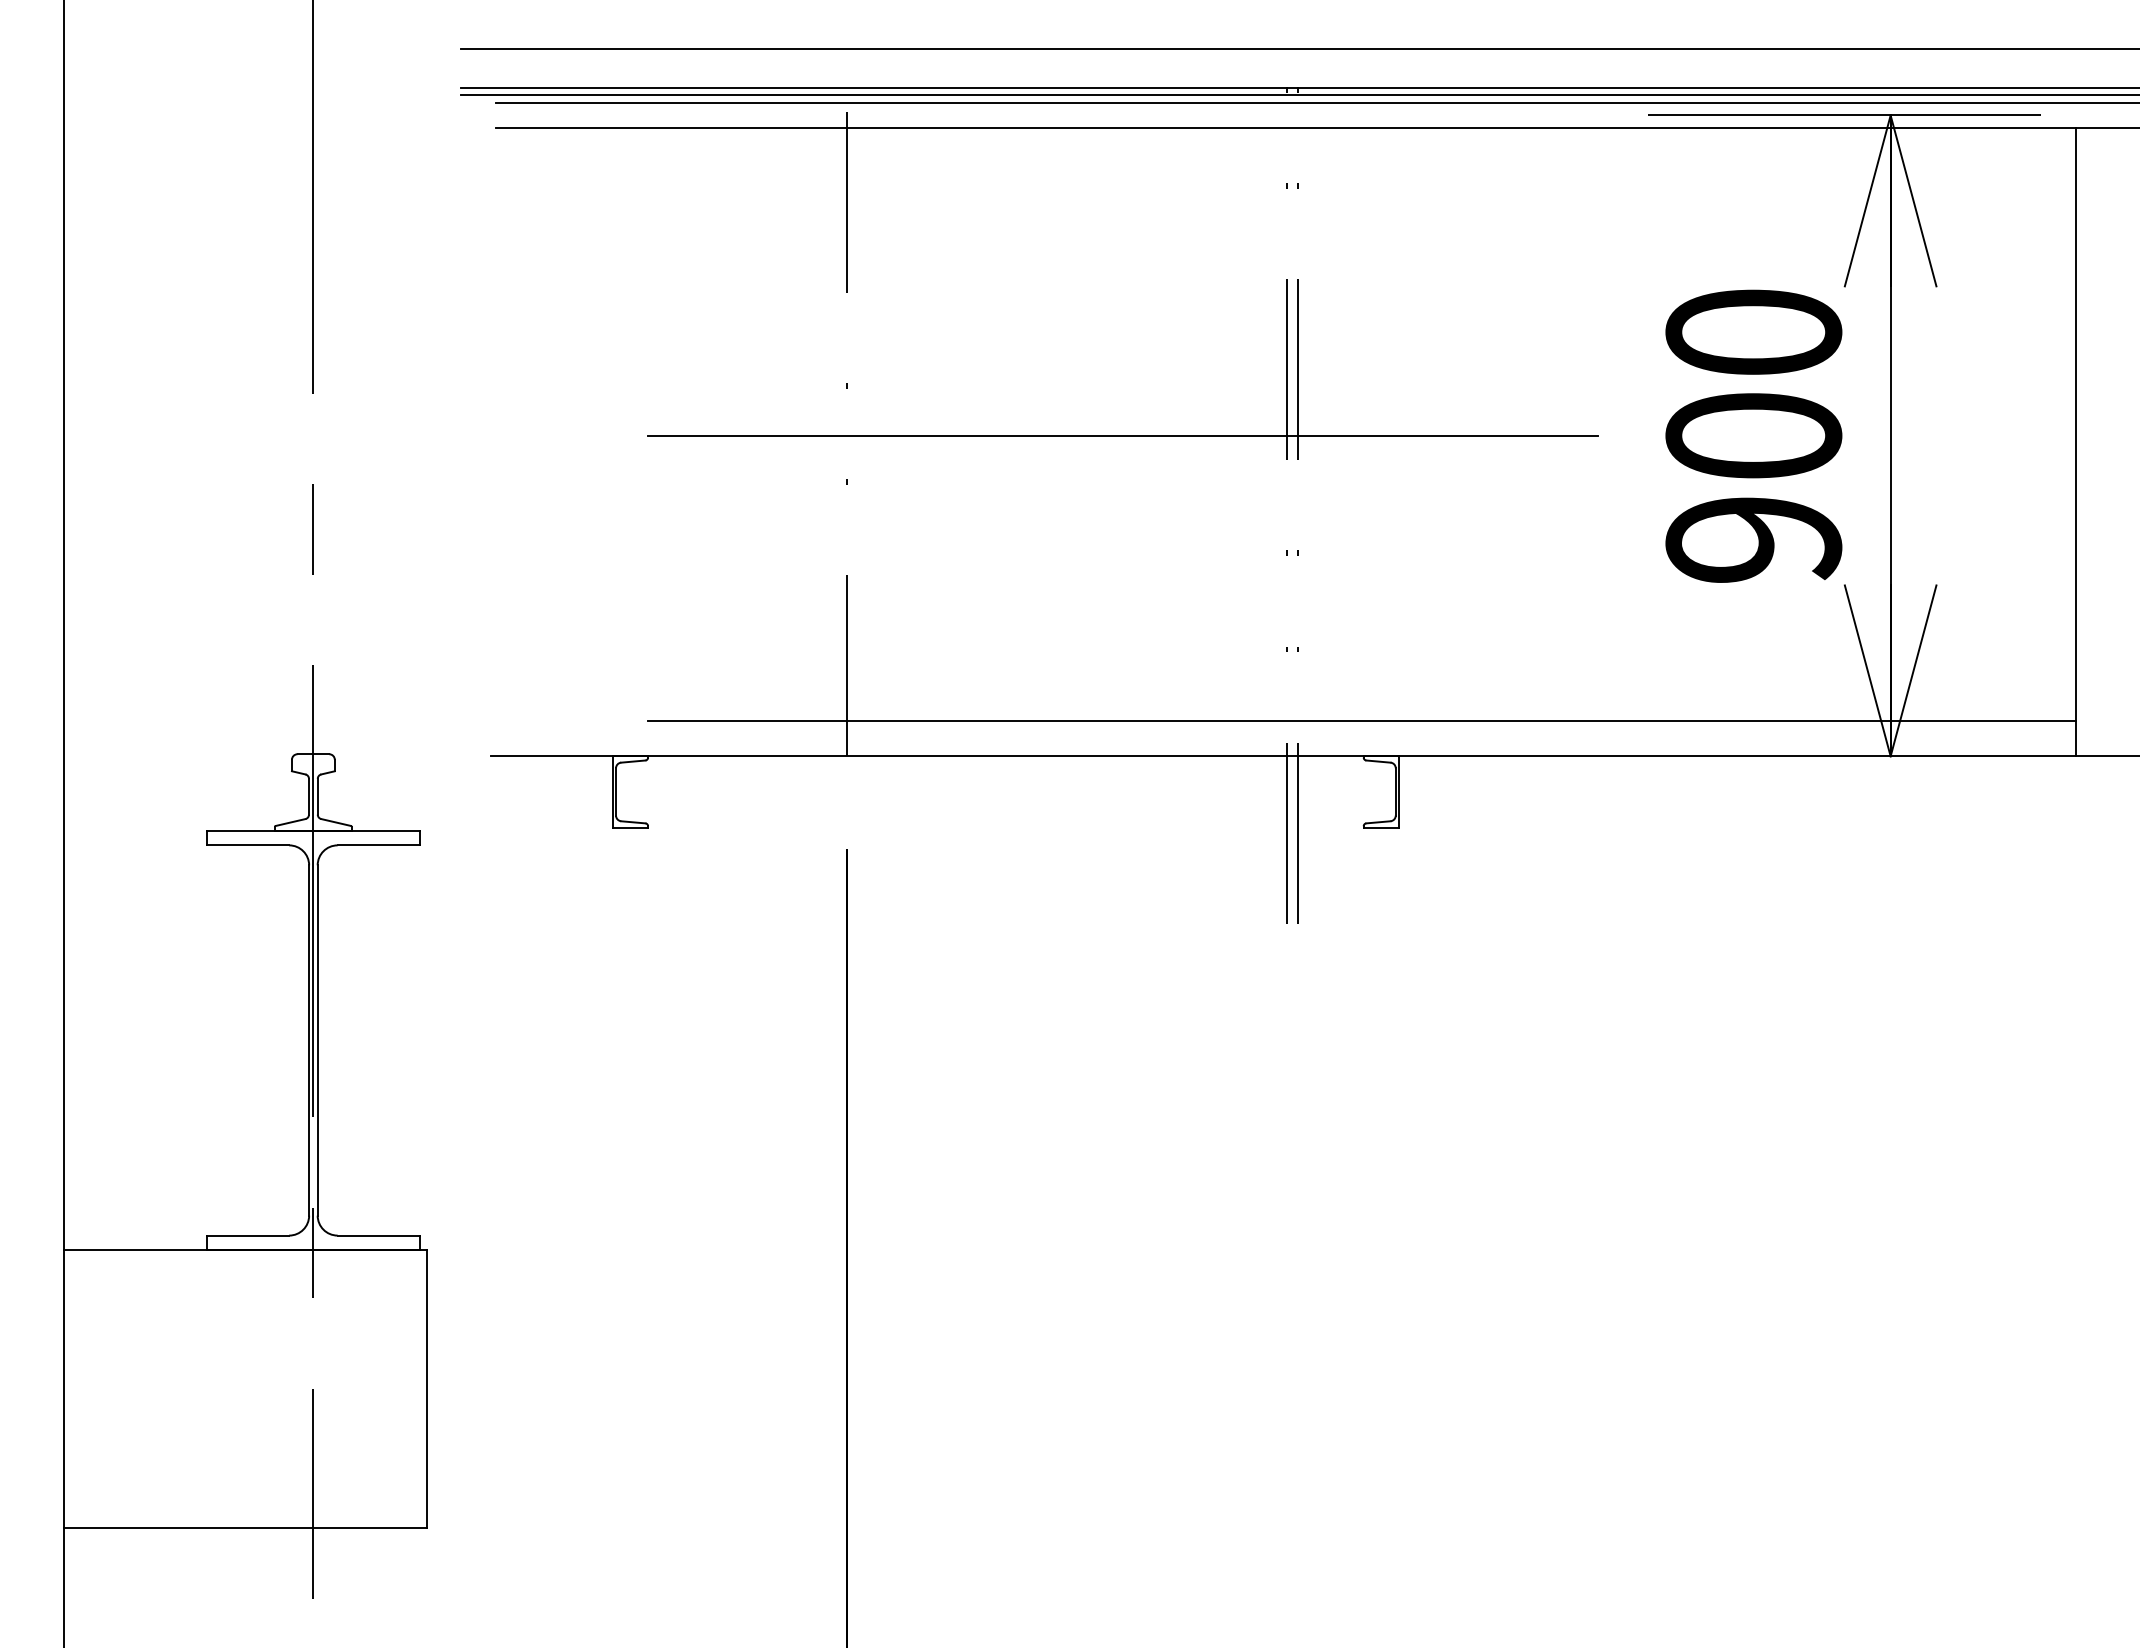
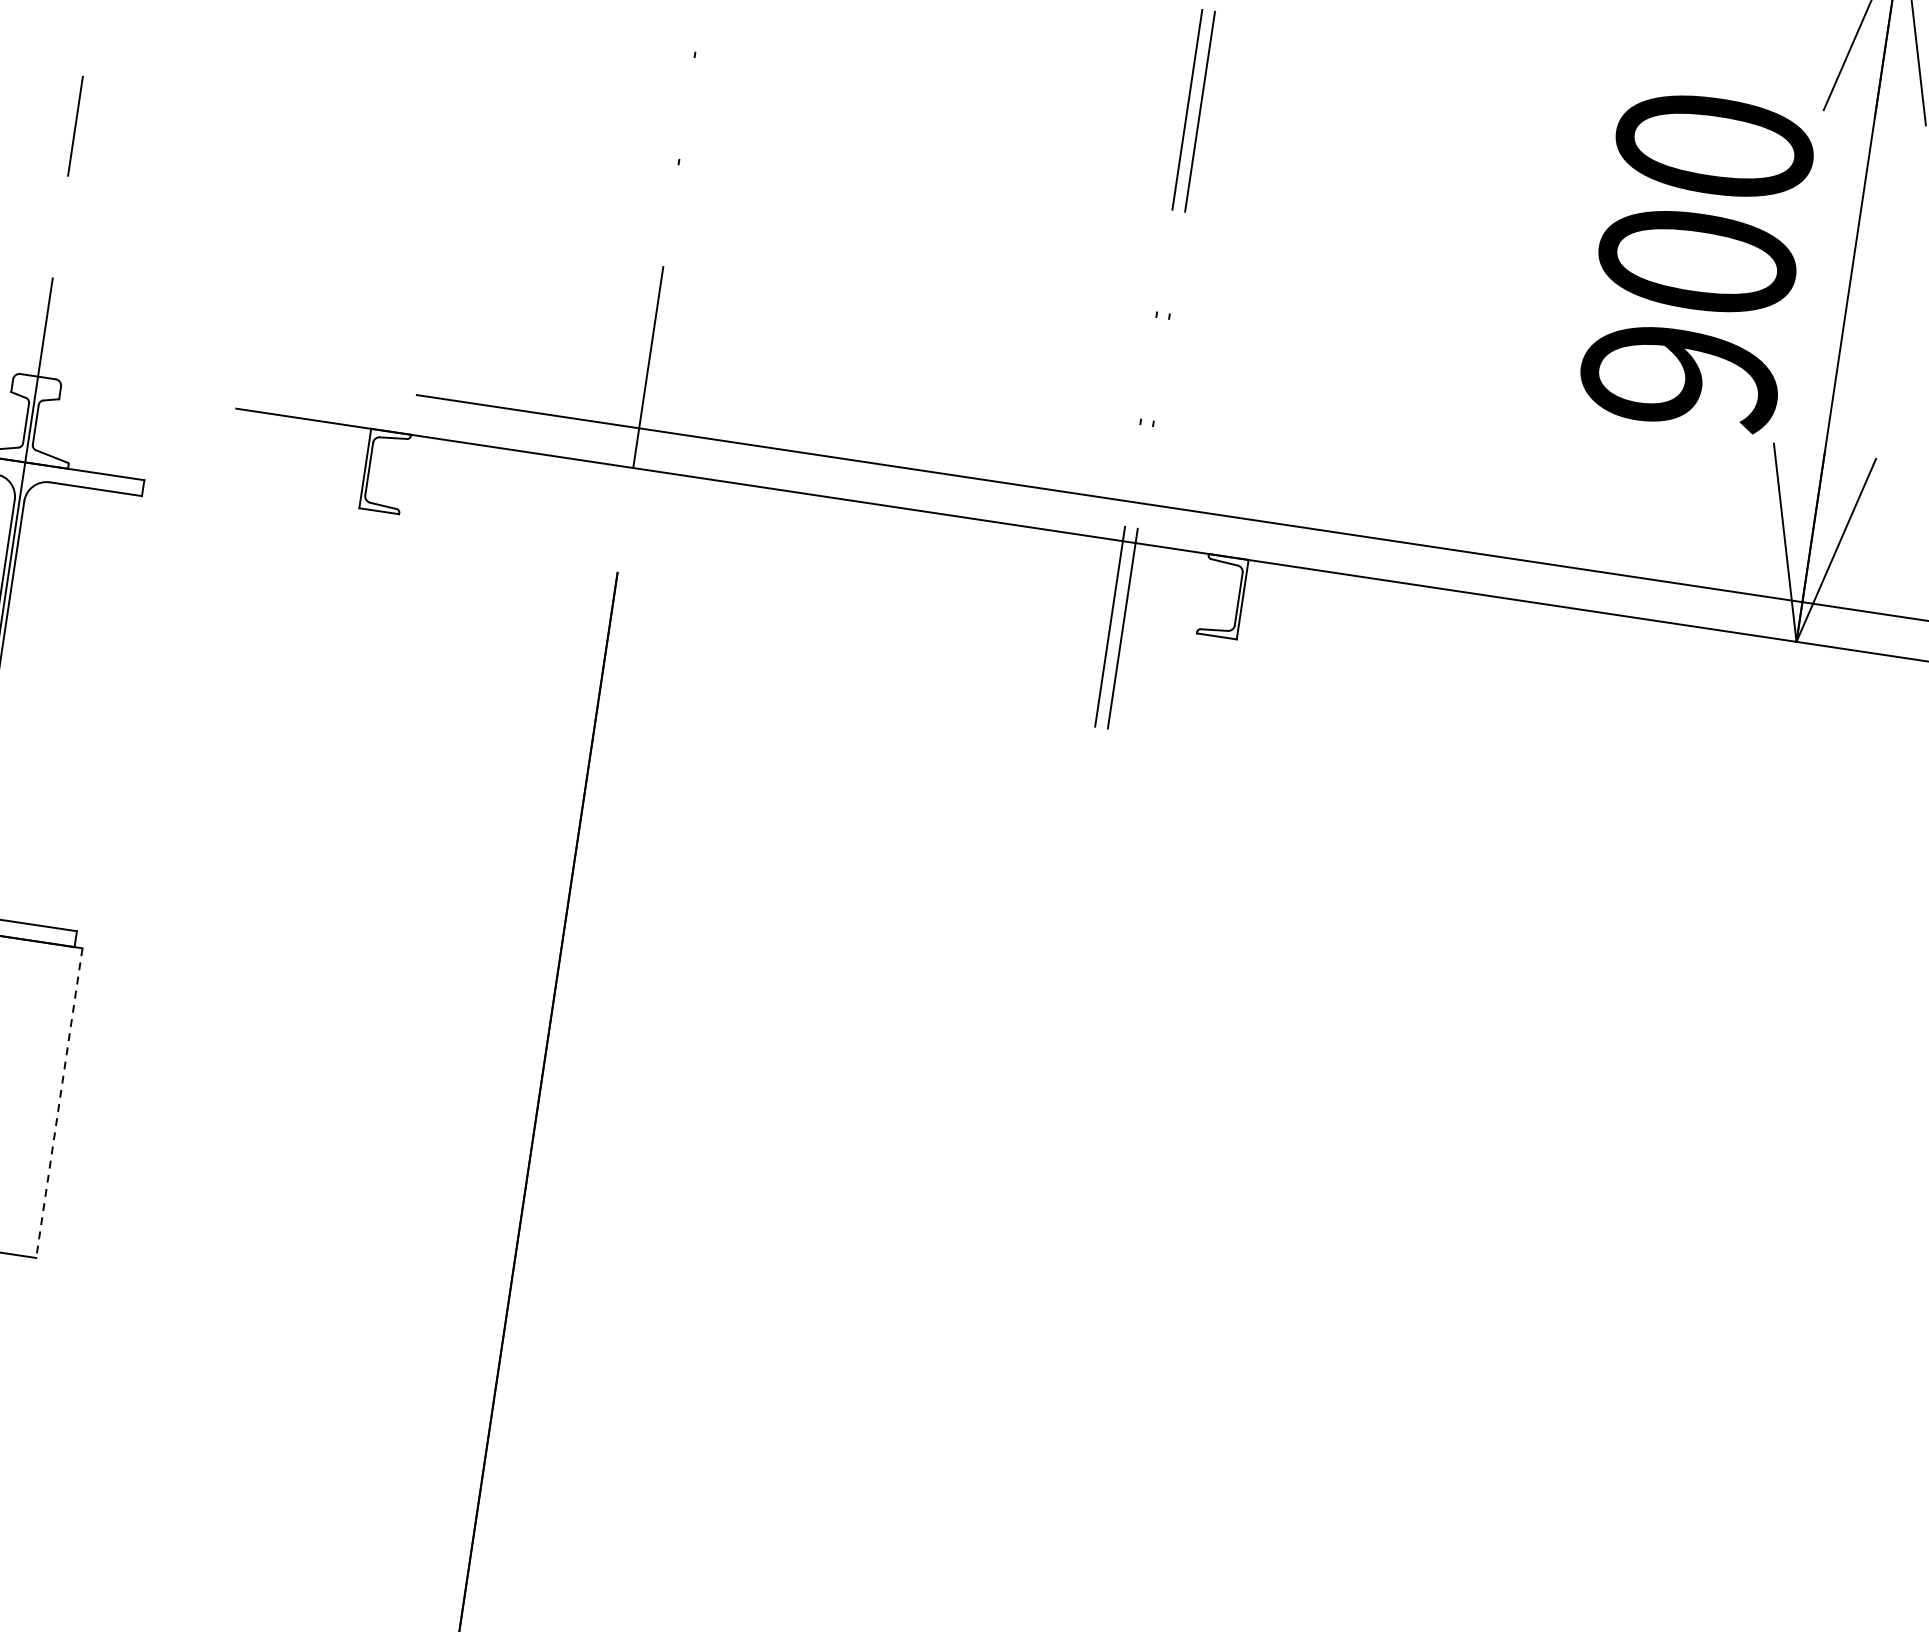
line: (1122, 435) -> (993, 156), removed
line: (427, 1388) -> (59, 1102), solid -> dashed

